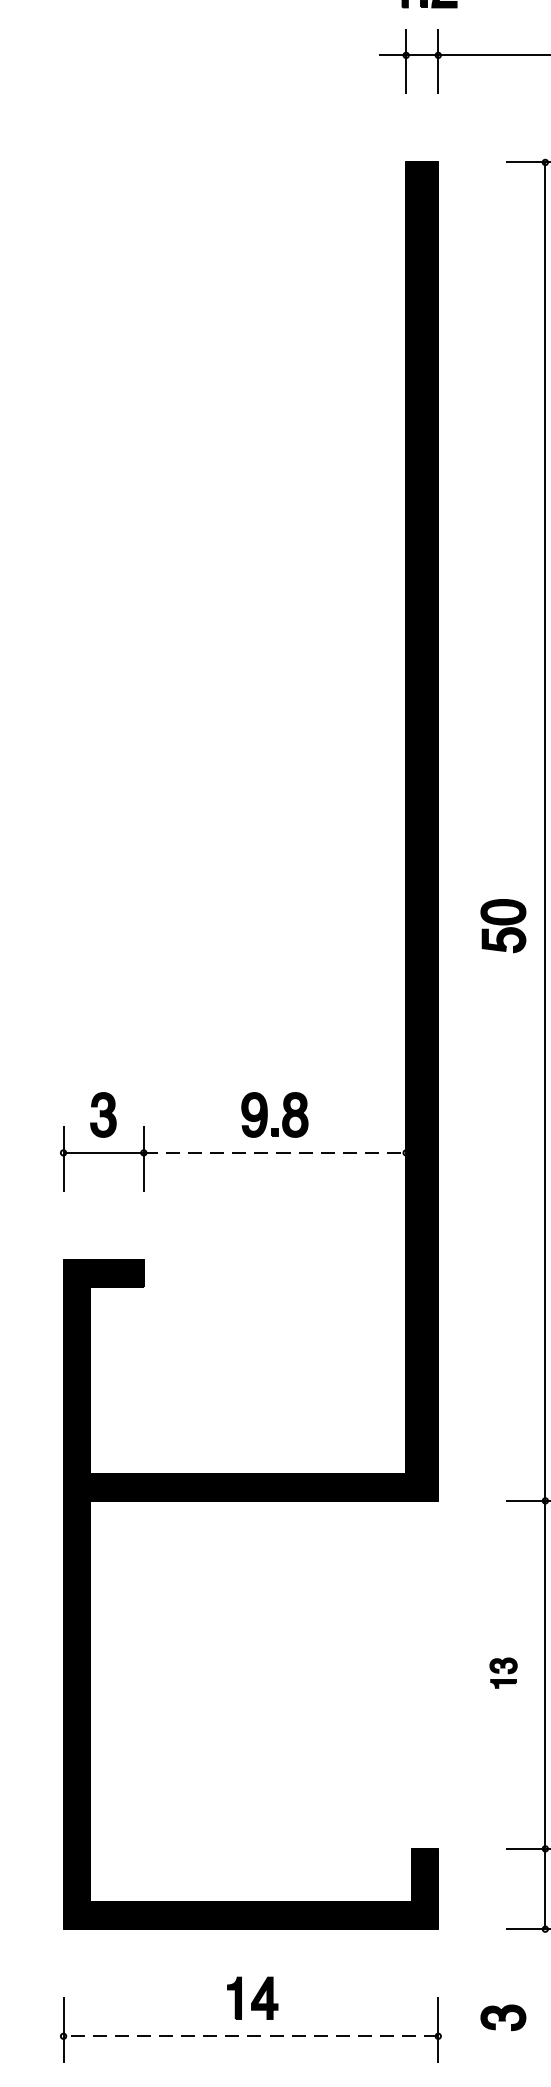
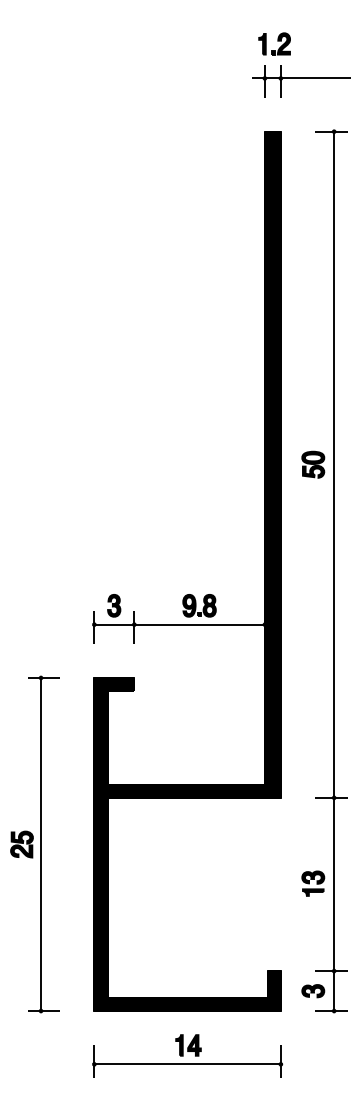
part: (503, 925) -> (313, 464), moved
line: (276, 1152) -> (200, 624), dashed -> solid
part: (503, 1672) -> (313, 883), size x1.67
part: (503, 2018) -> (313, 991), moved
line: (250, 2036) -> (187, 1064), dashed -> solid

